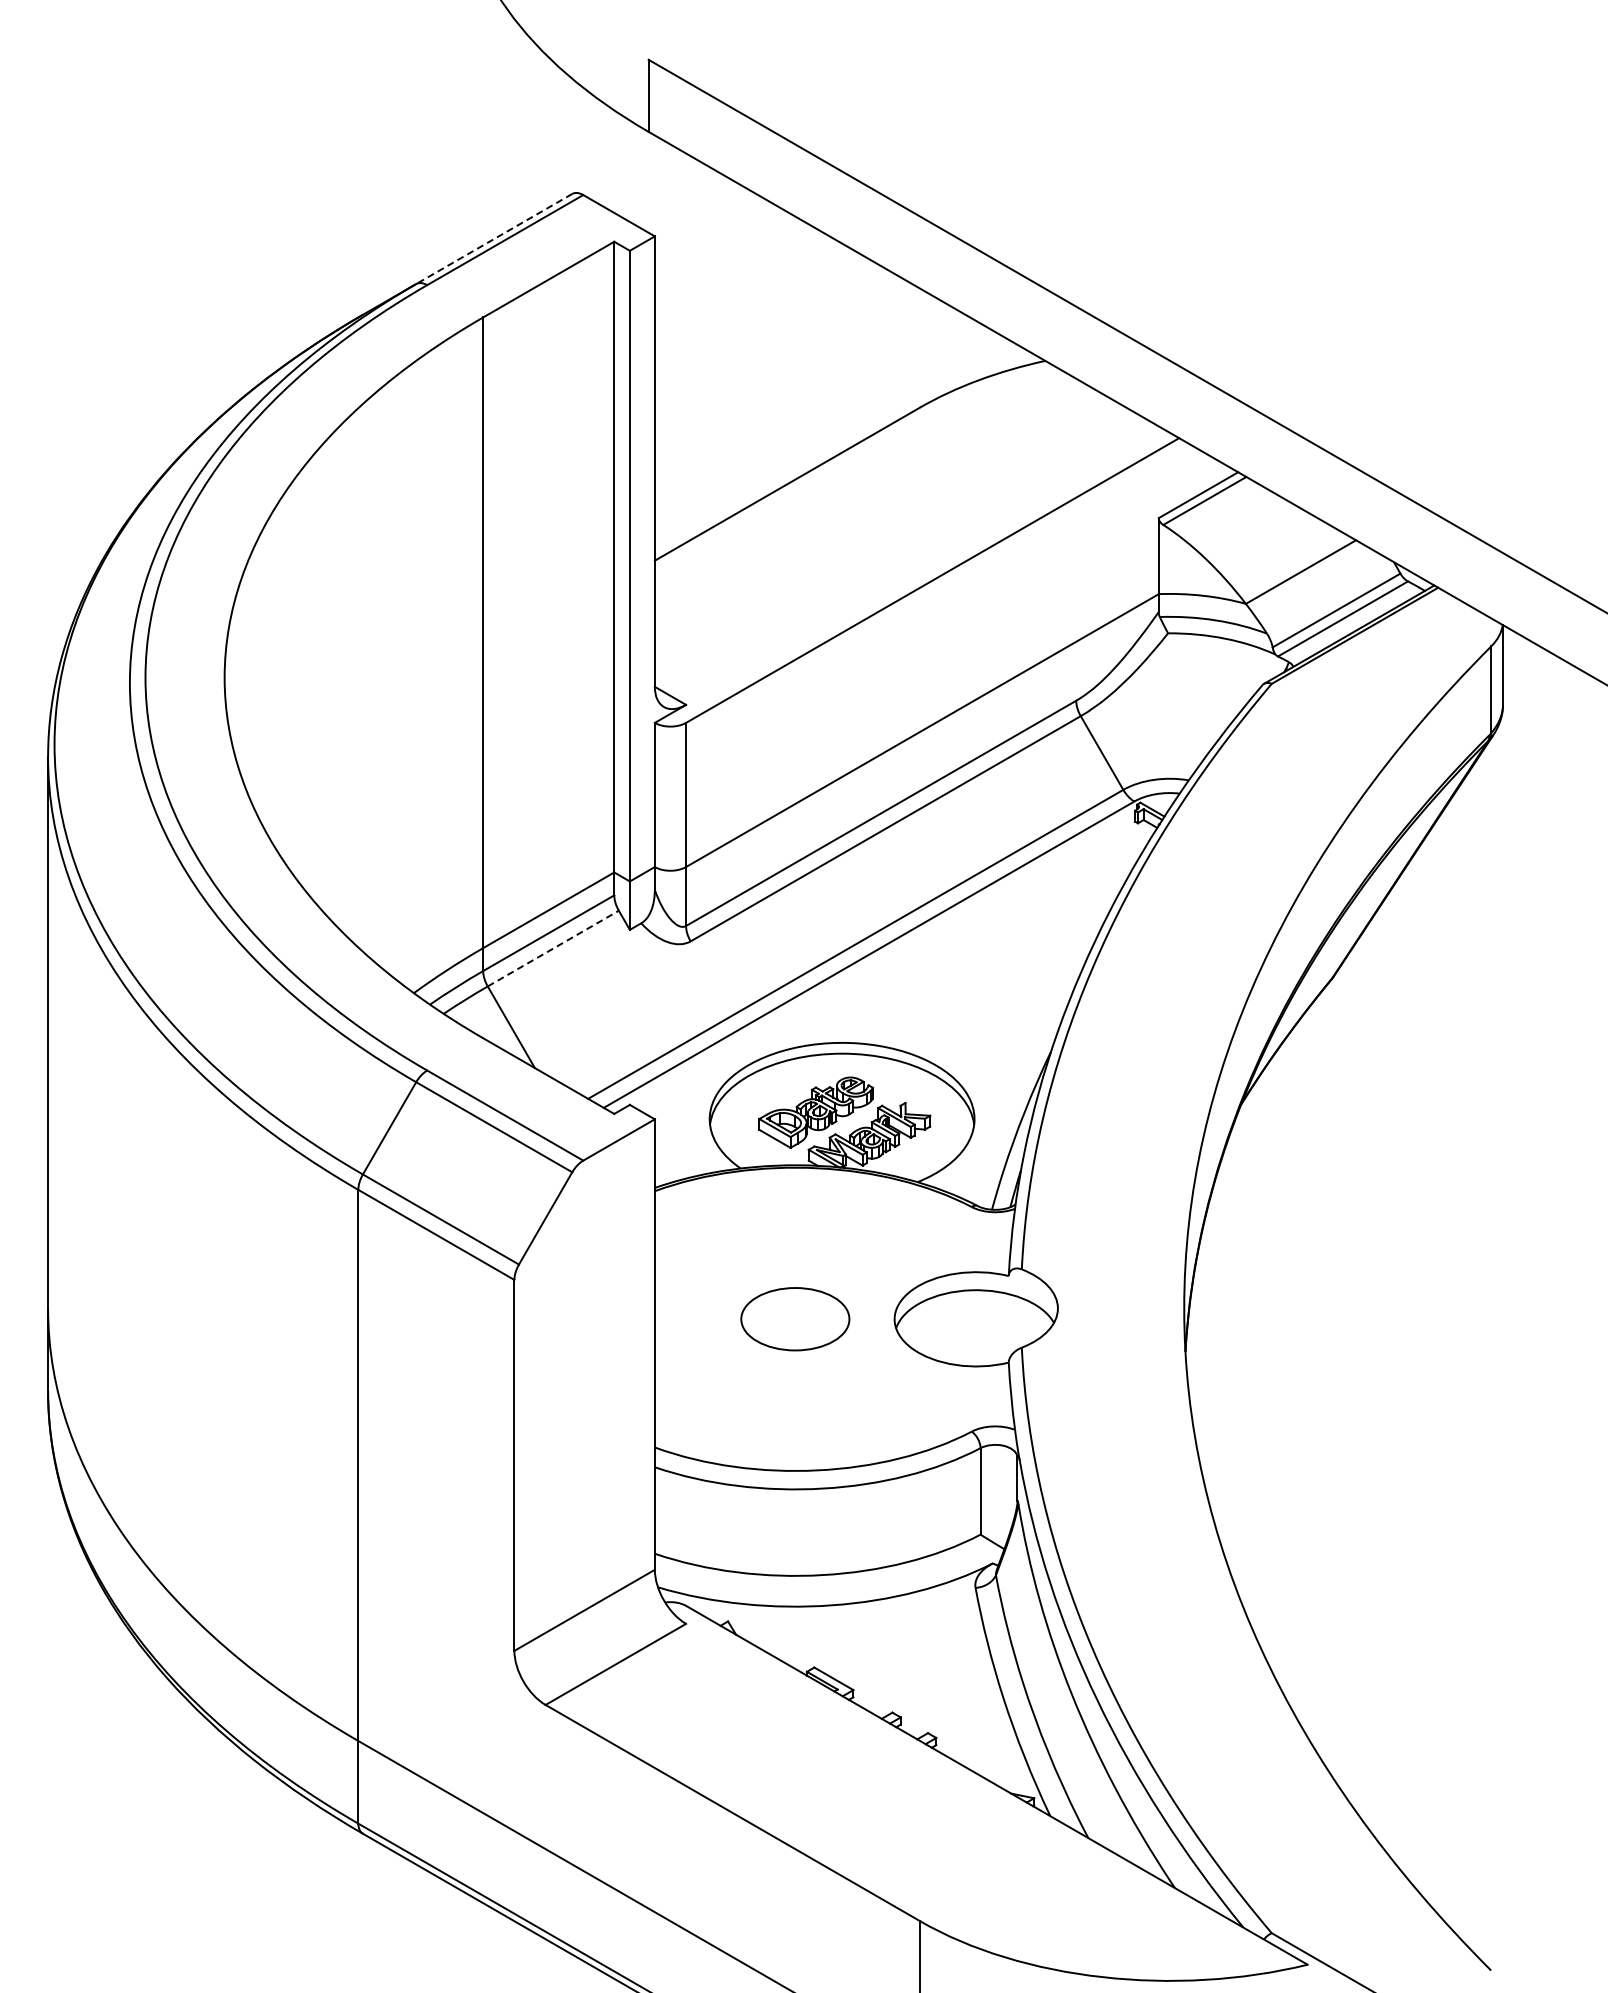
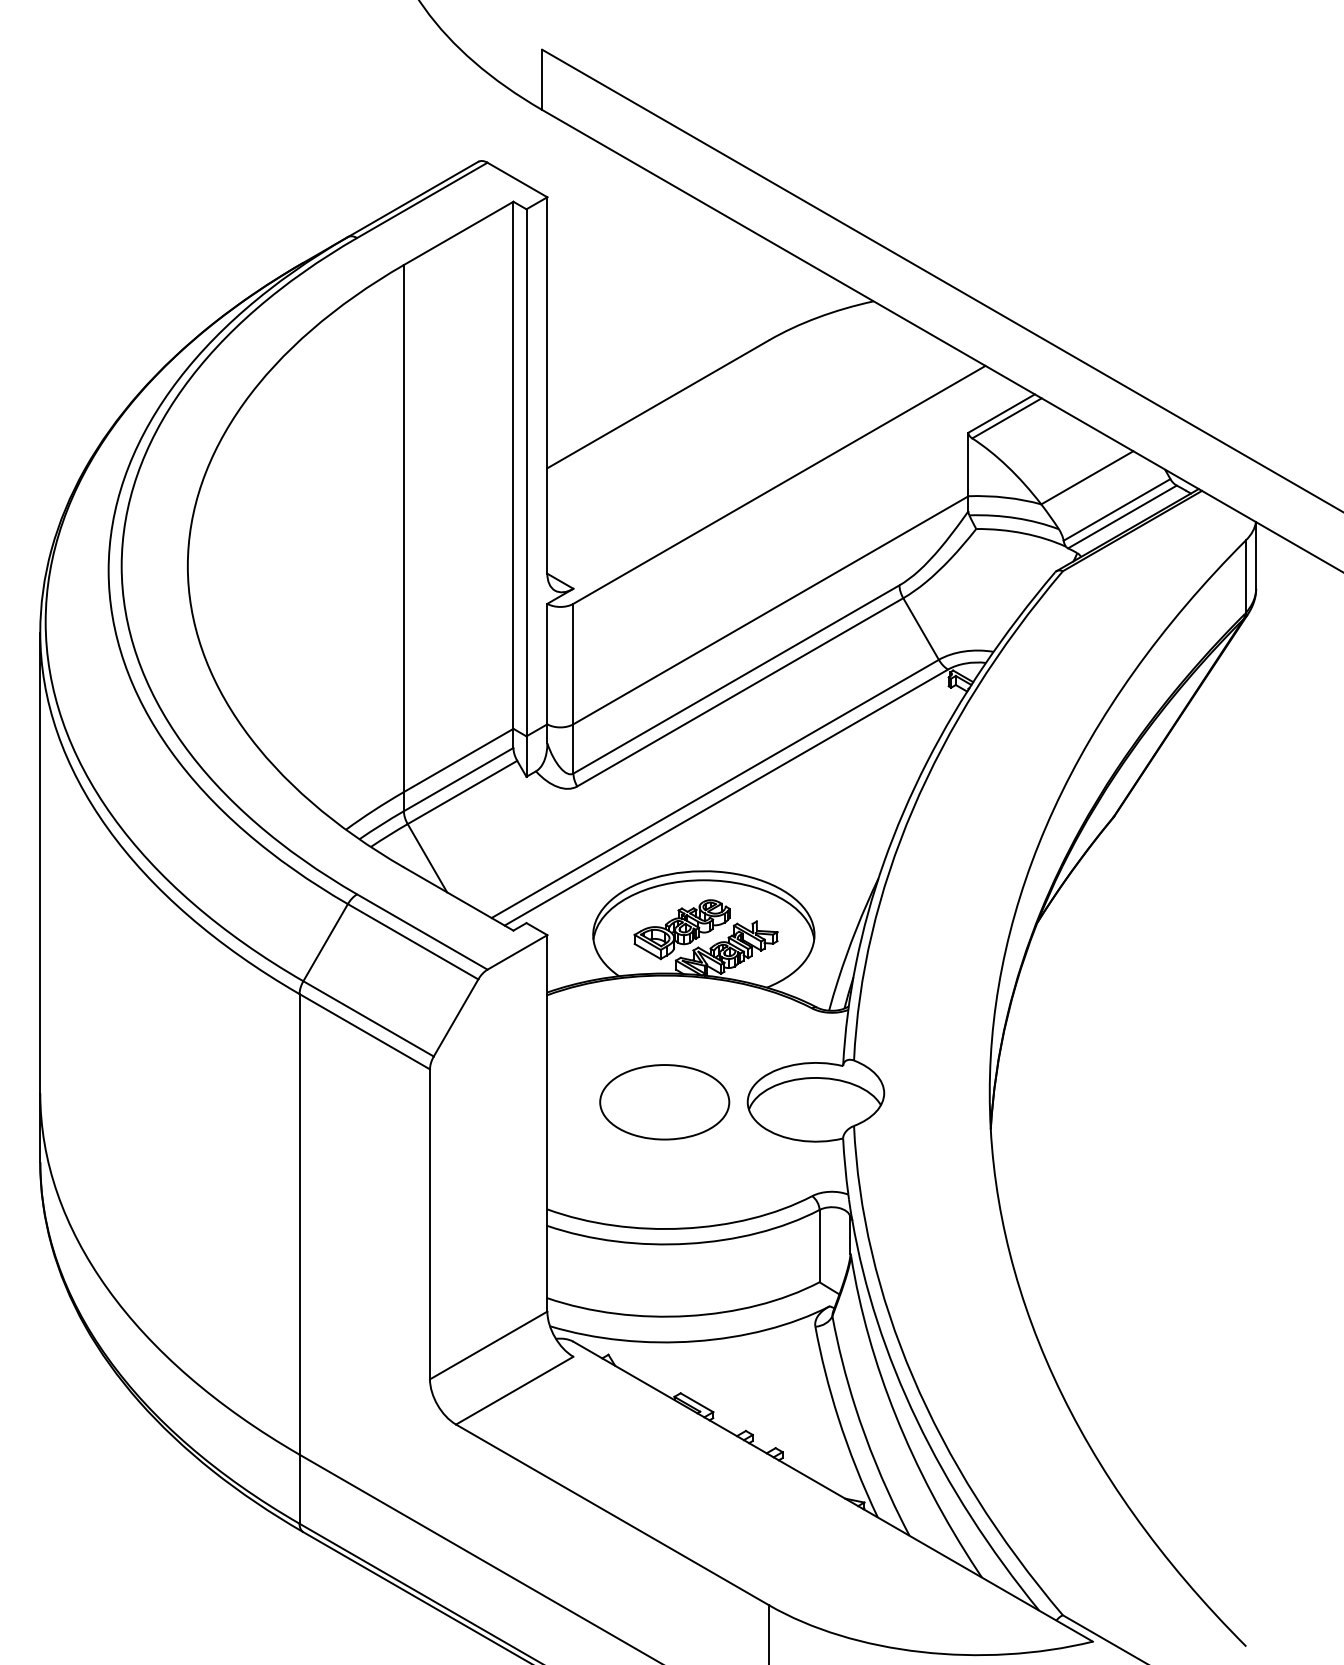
line: (493, 239) -> (412, 199), dashed -> solid
line: (553, 948) -> (462, 792), dashed -> solid
part: (795, 1318) -> (664, 1101), size x1.43

